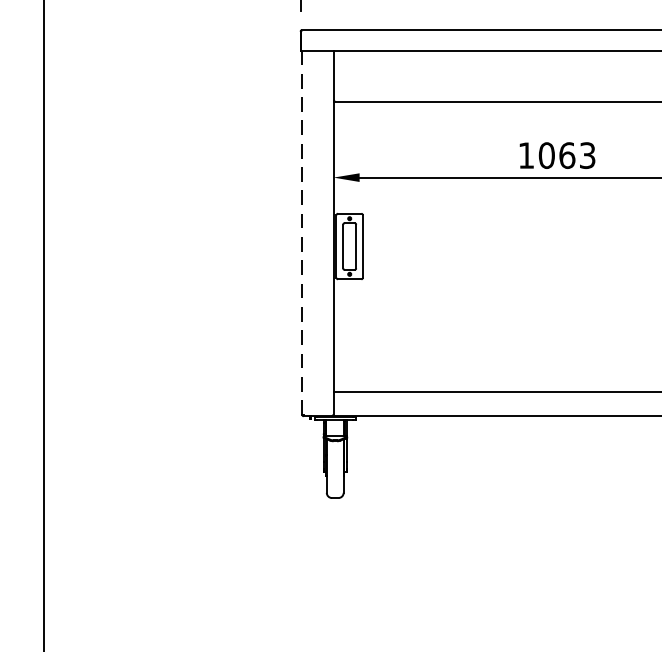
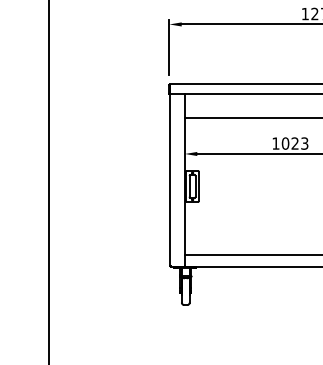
text: (565, 155) -> (294, 143), 1063 -> 1023
line: (302, 233) -> (170, 180), dashed -> solid

